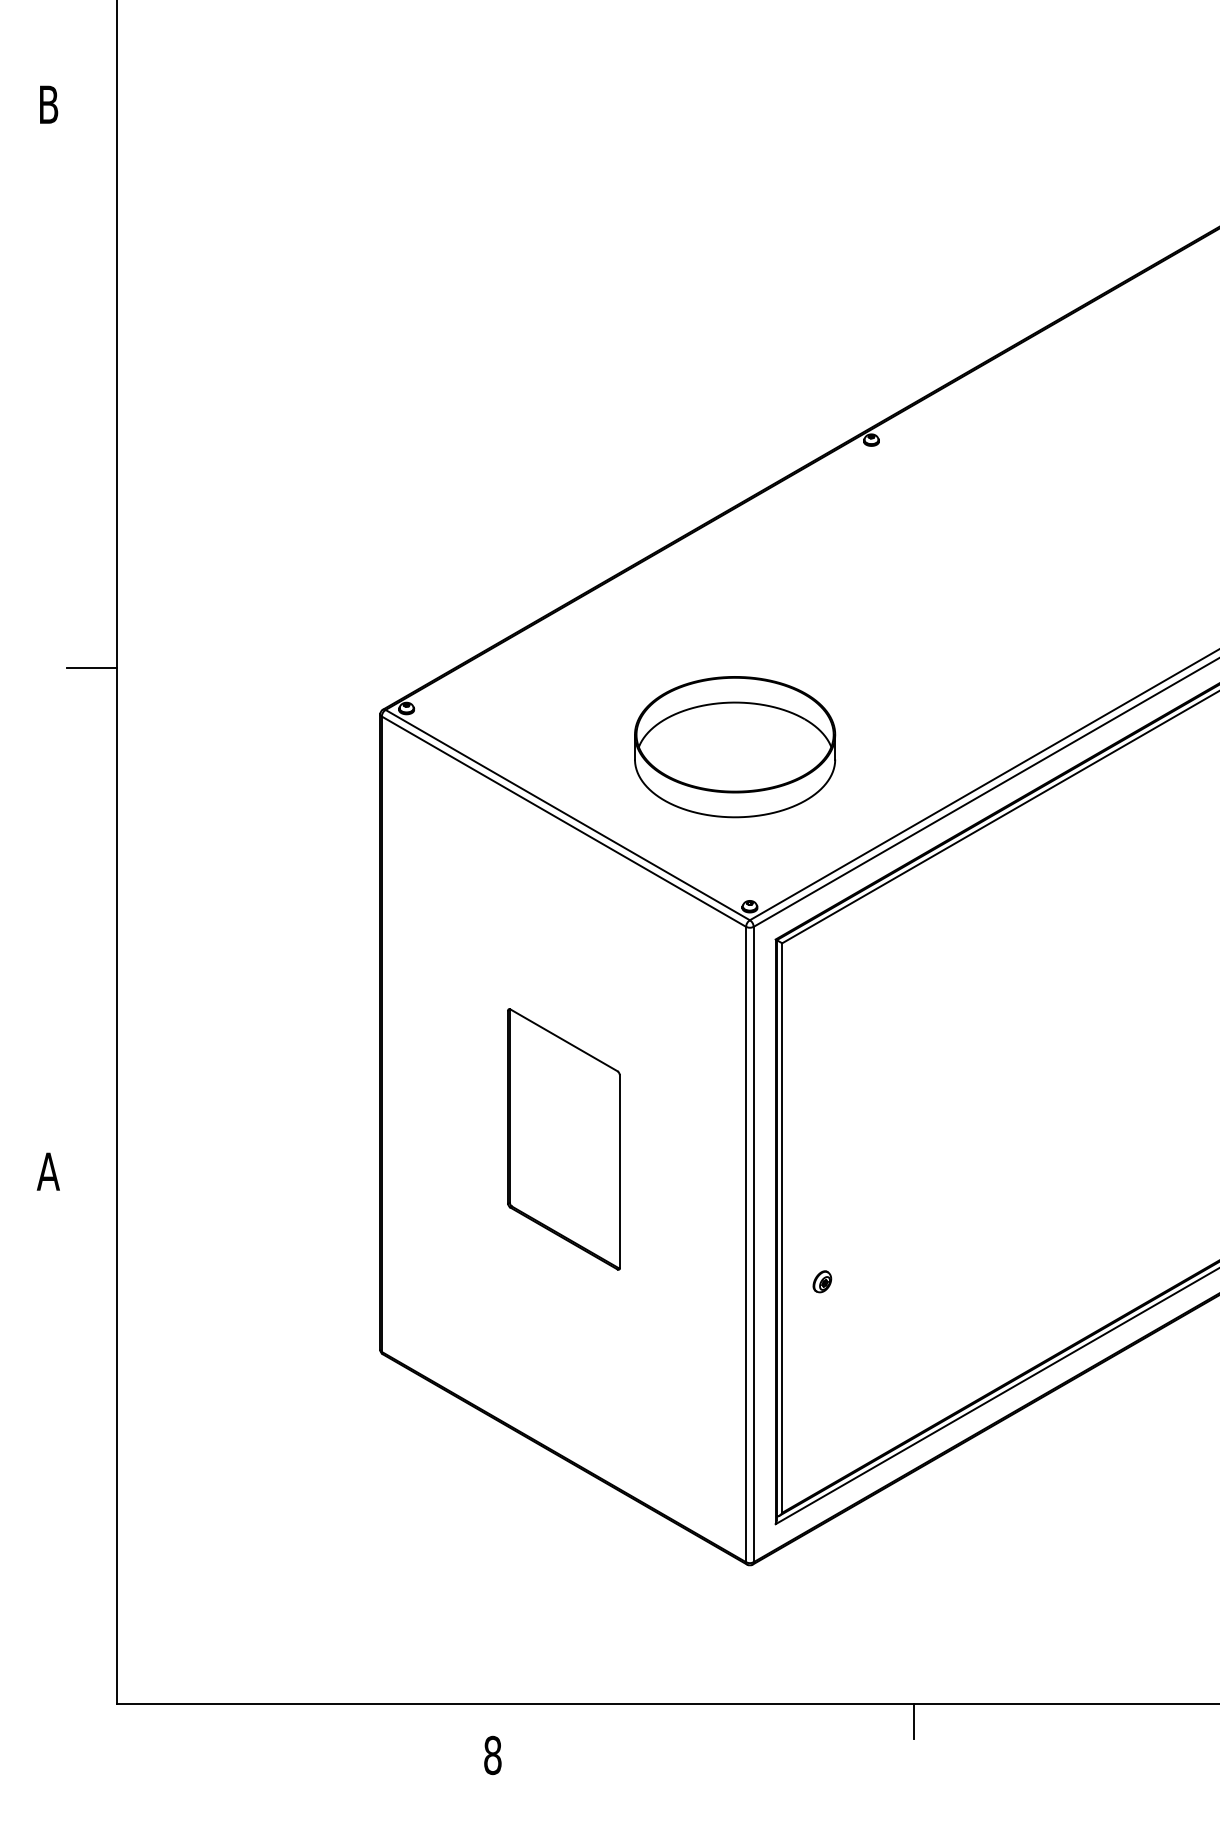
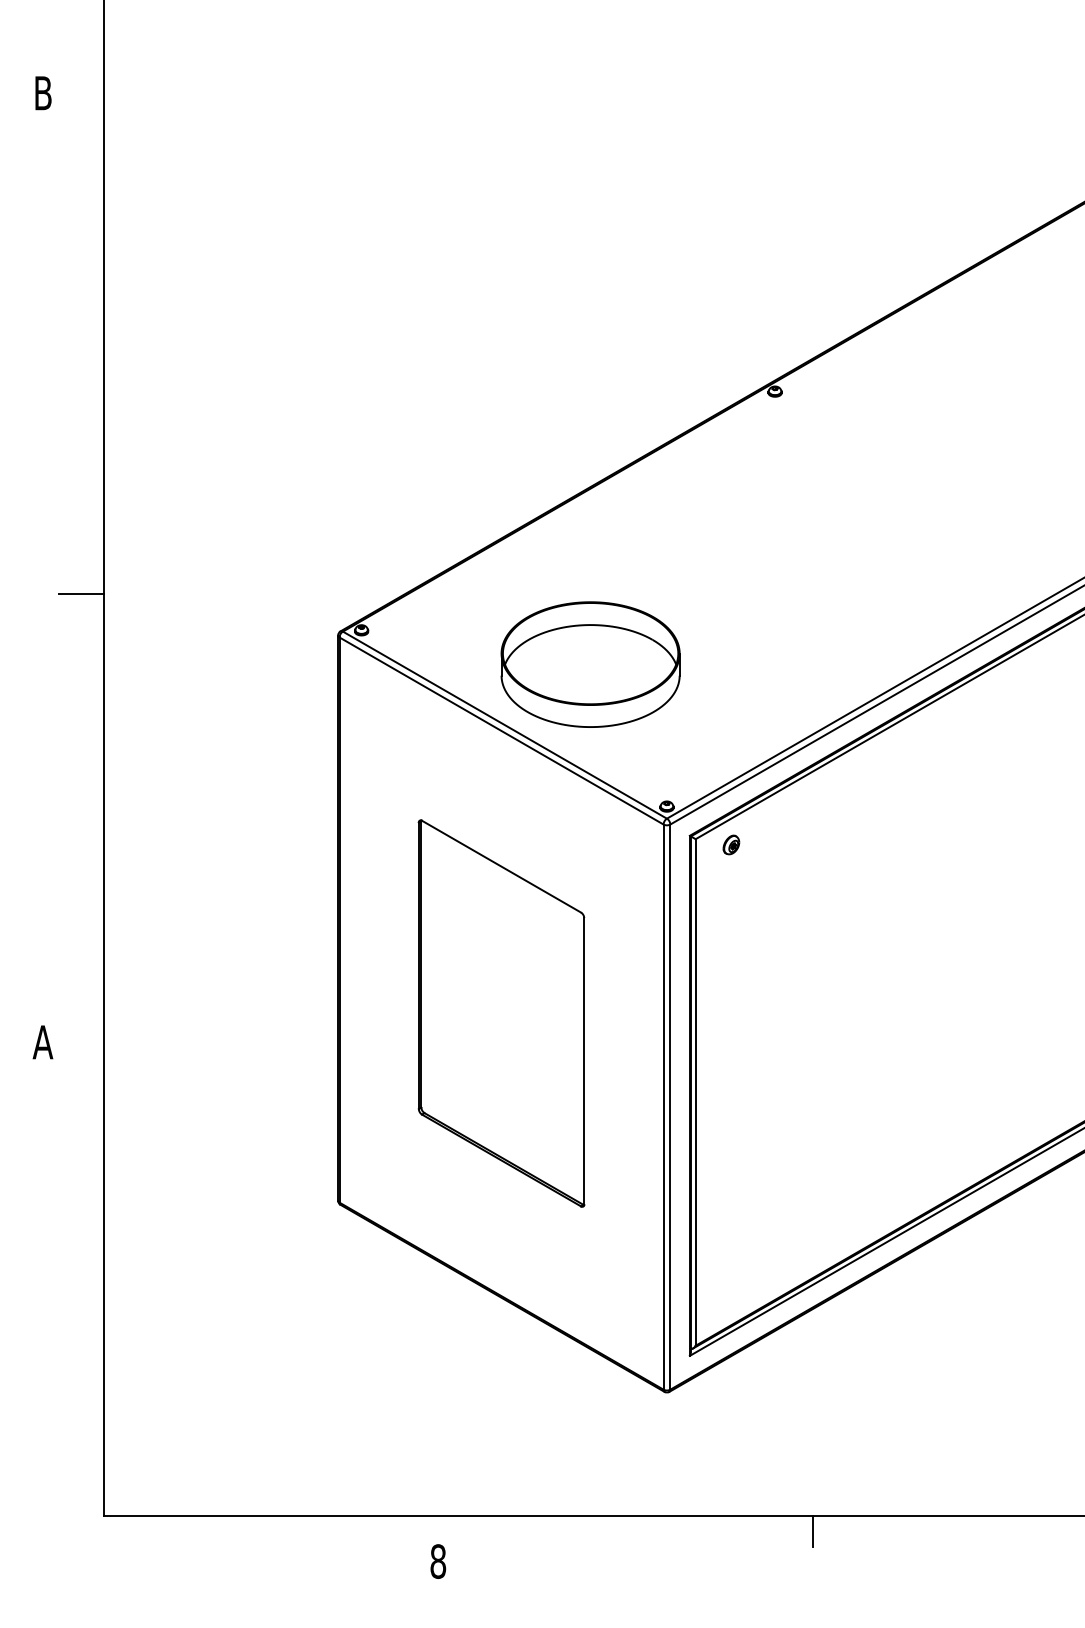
part: (735, 747) -> (590, 665), moved
part: (563, 1139) -> (501, 1013), size x1.67
part: (822, 1281) -> (731, 844), moved

